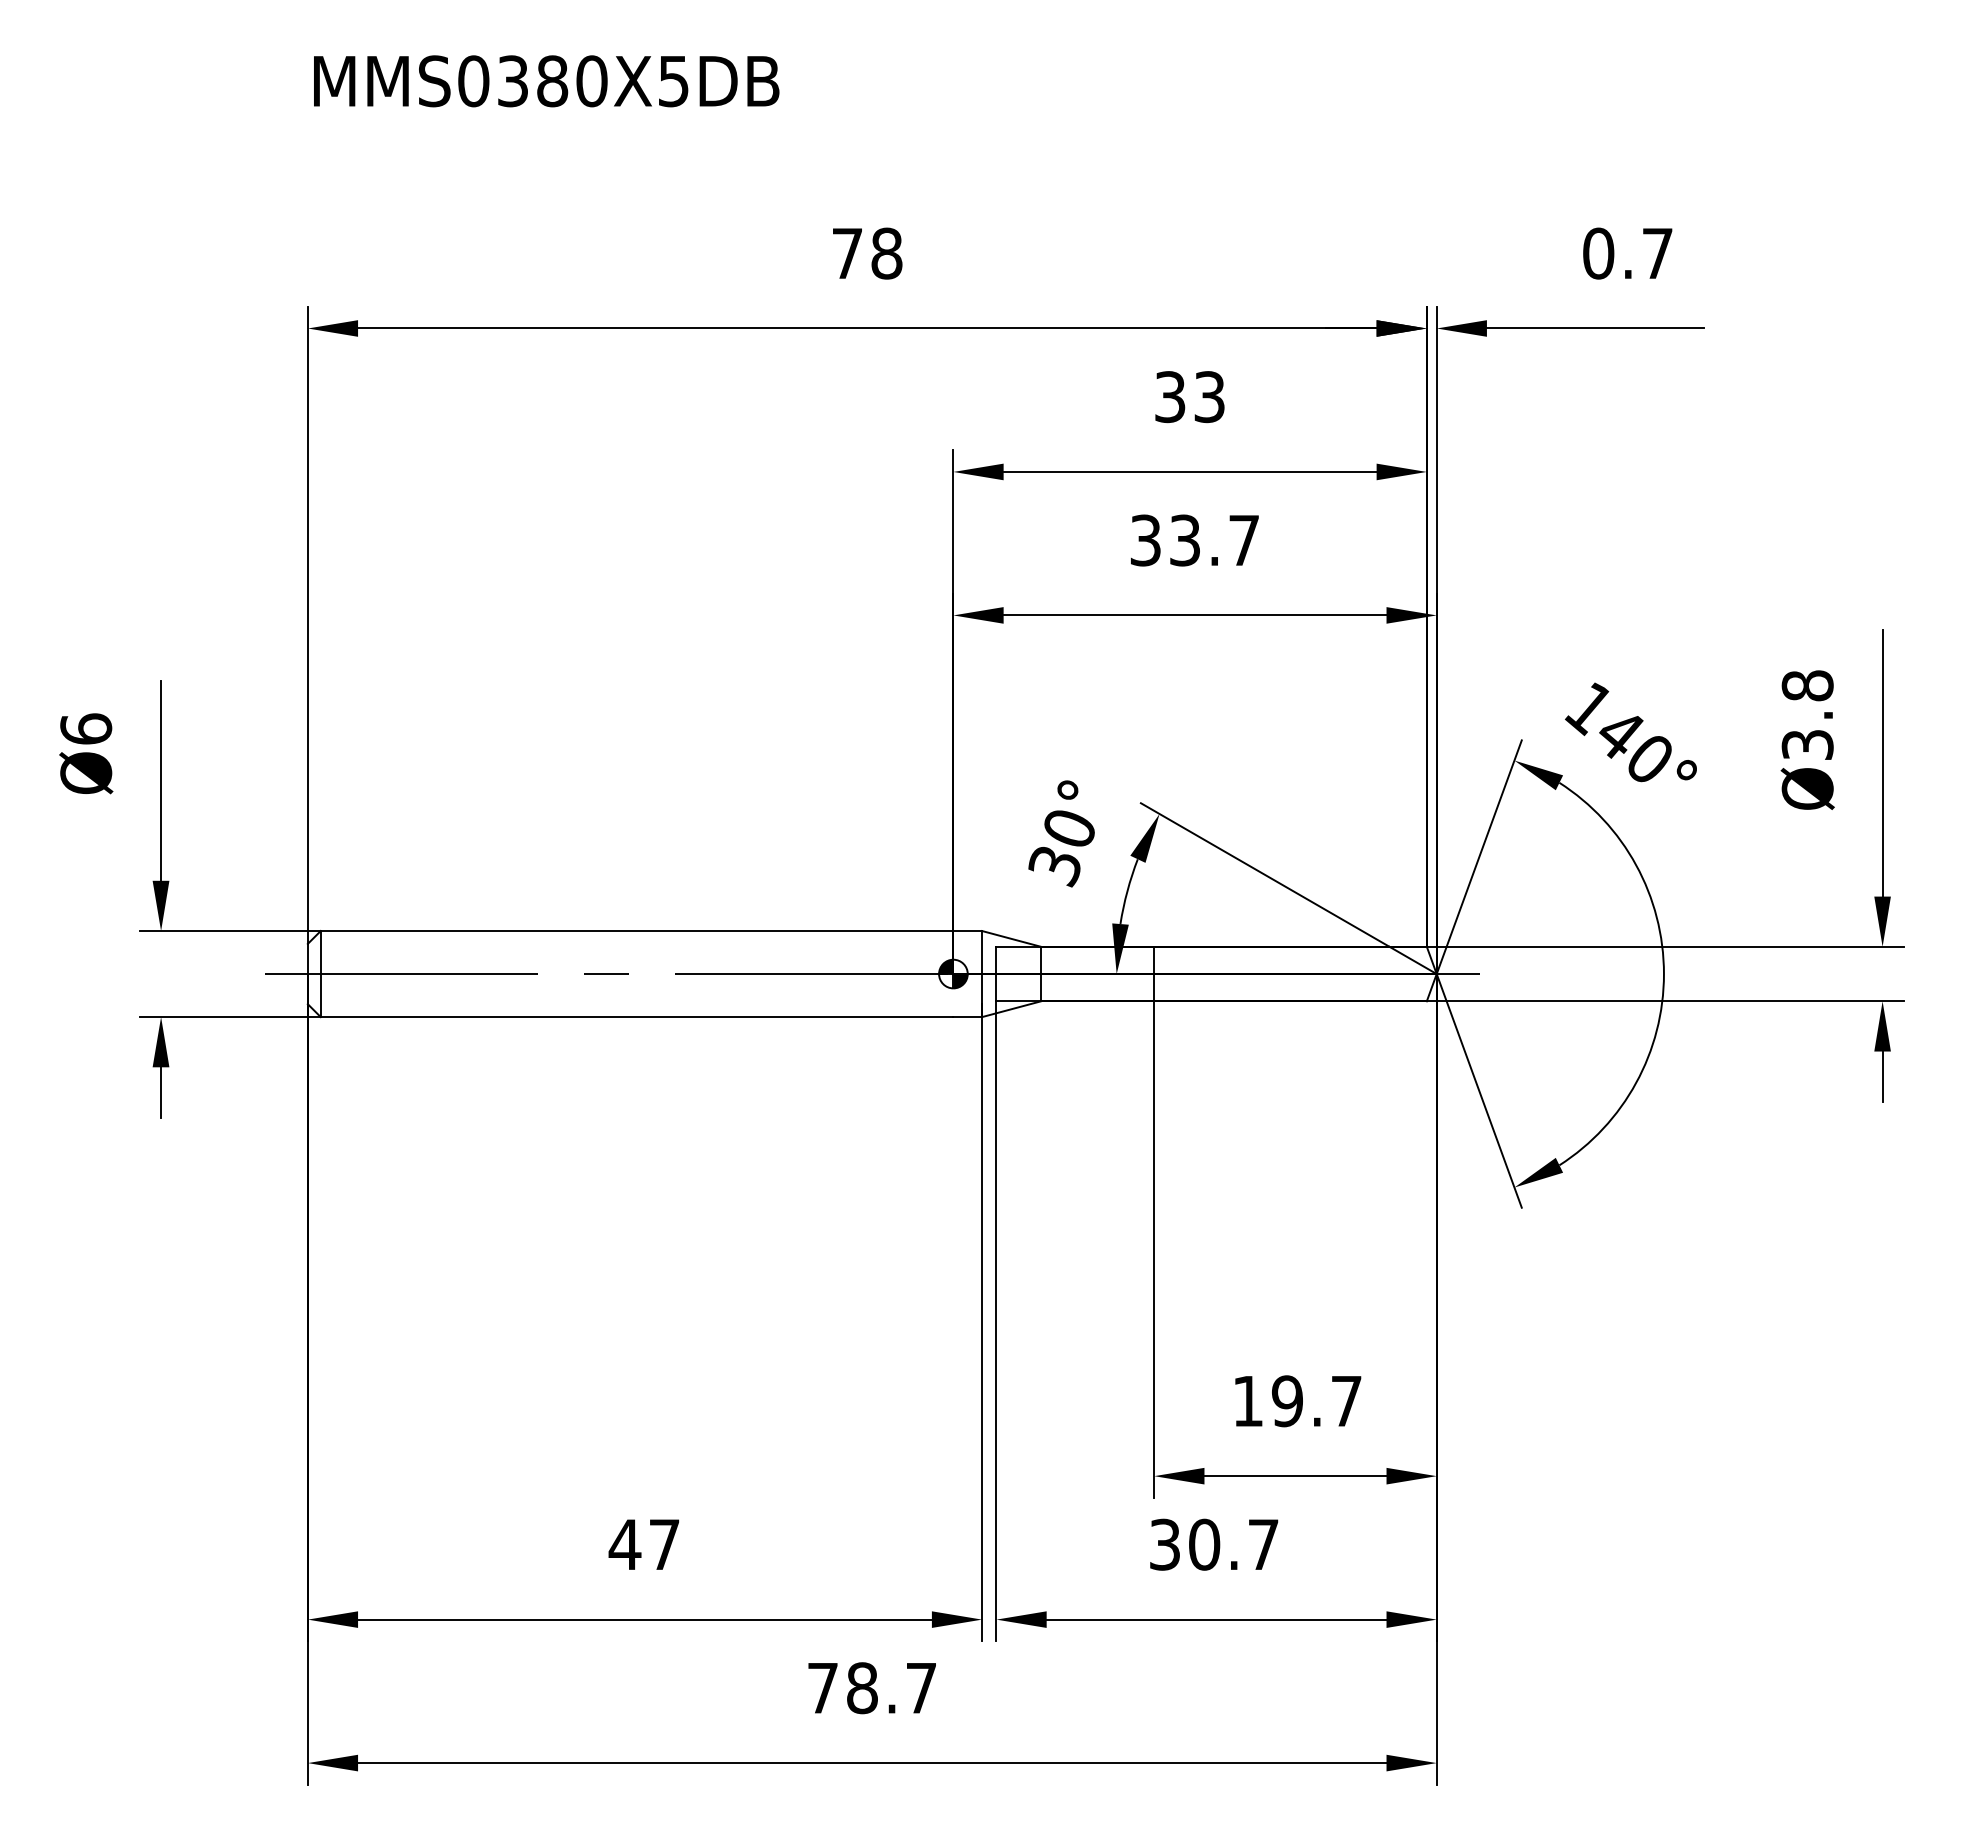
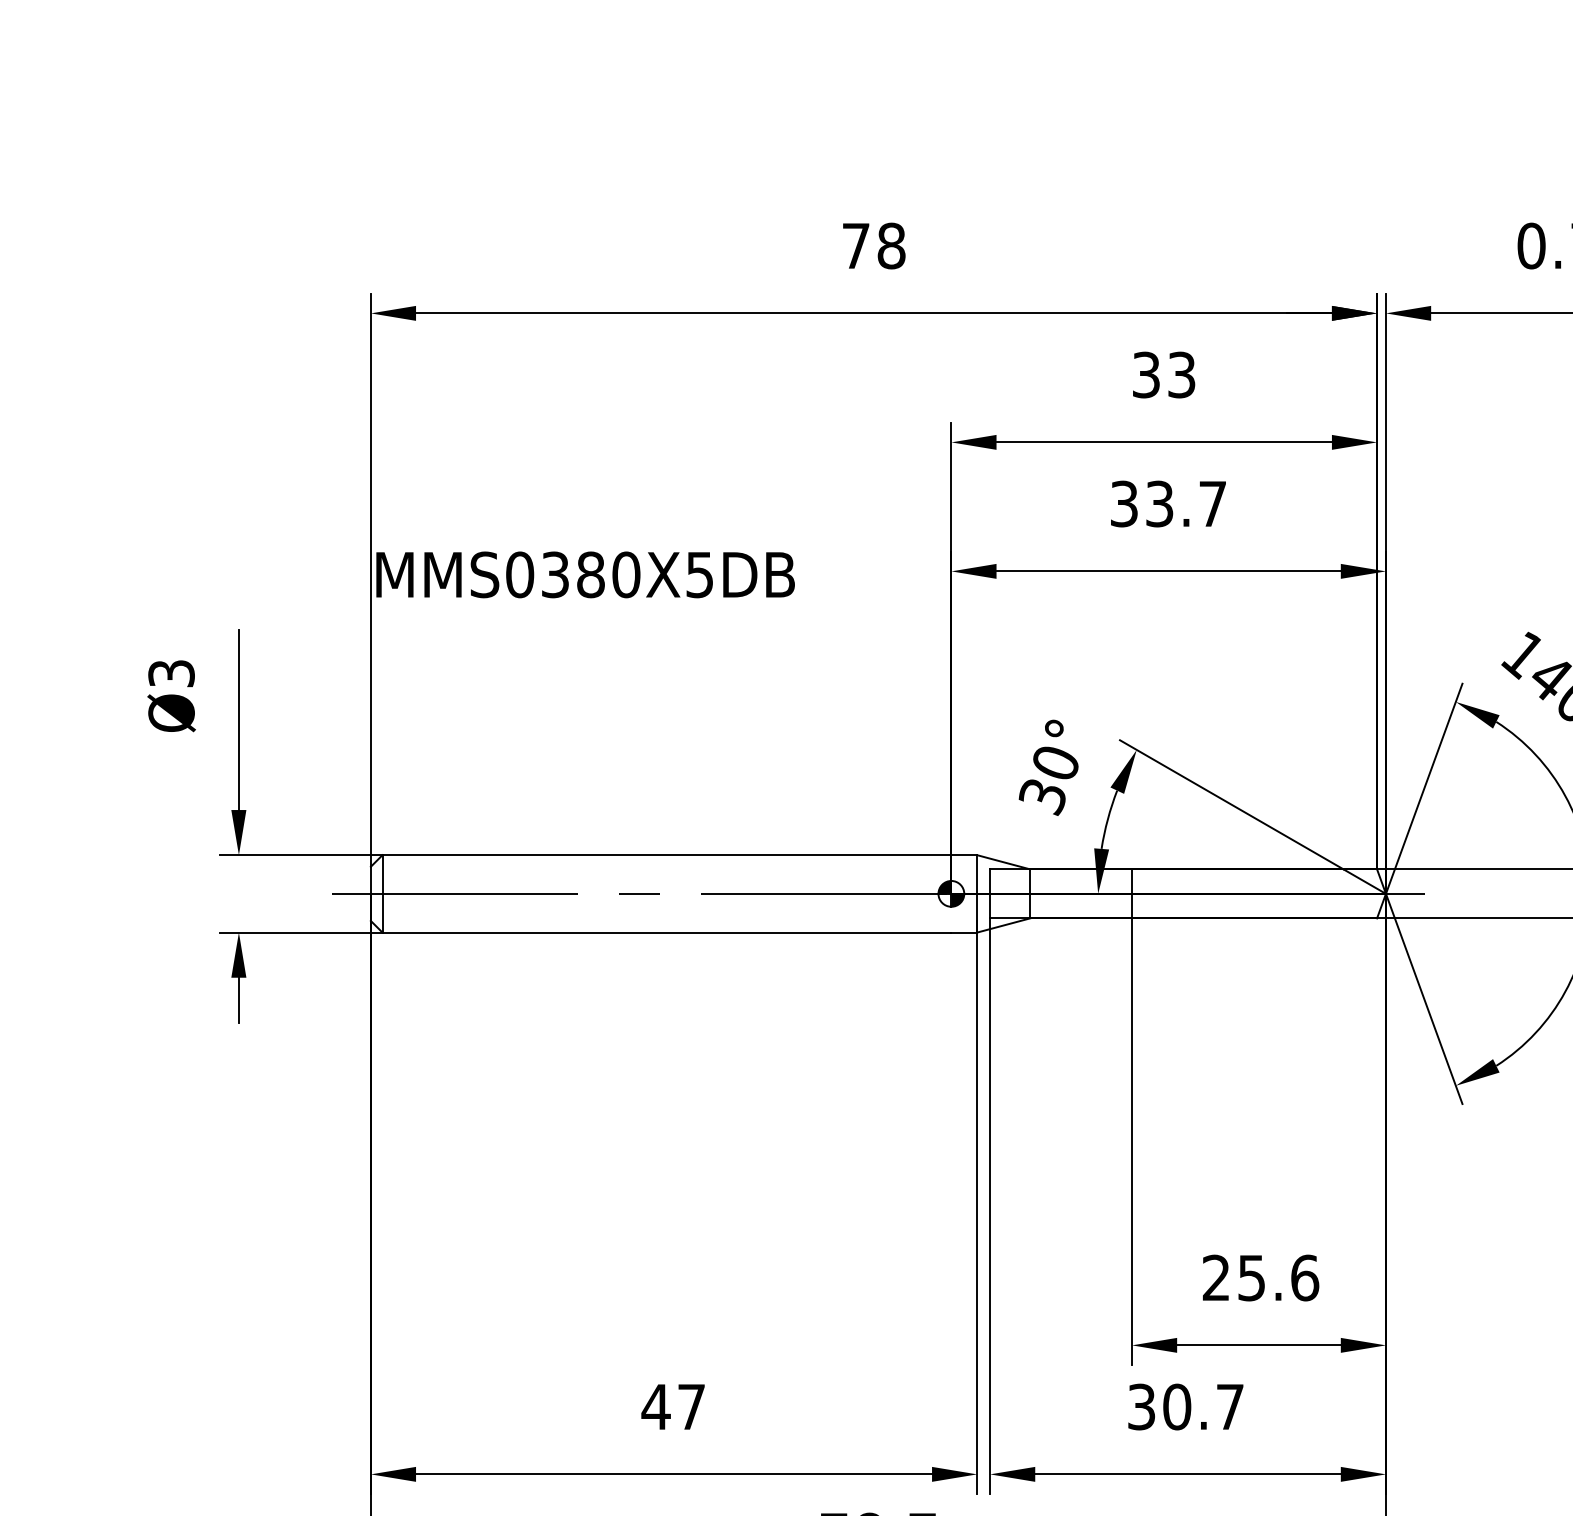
text: (546, 81) -> (585, 575), moved
text: (86, 728) -> (171, 673), Ø6 -> Ø3
text: (1297, 1401) -> (1260, 1278), 19.7 -> 25.6

